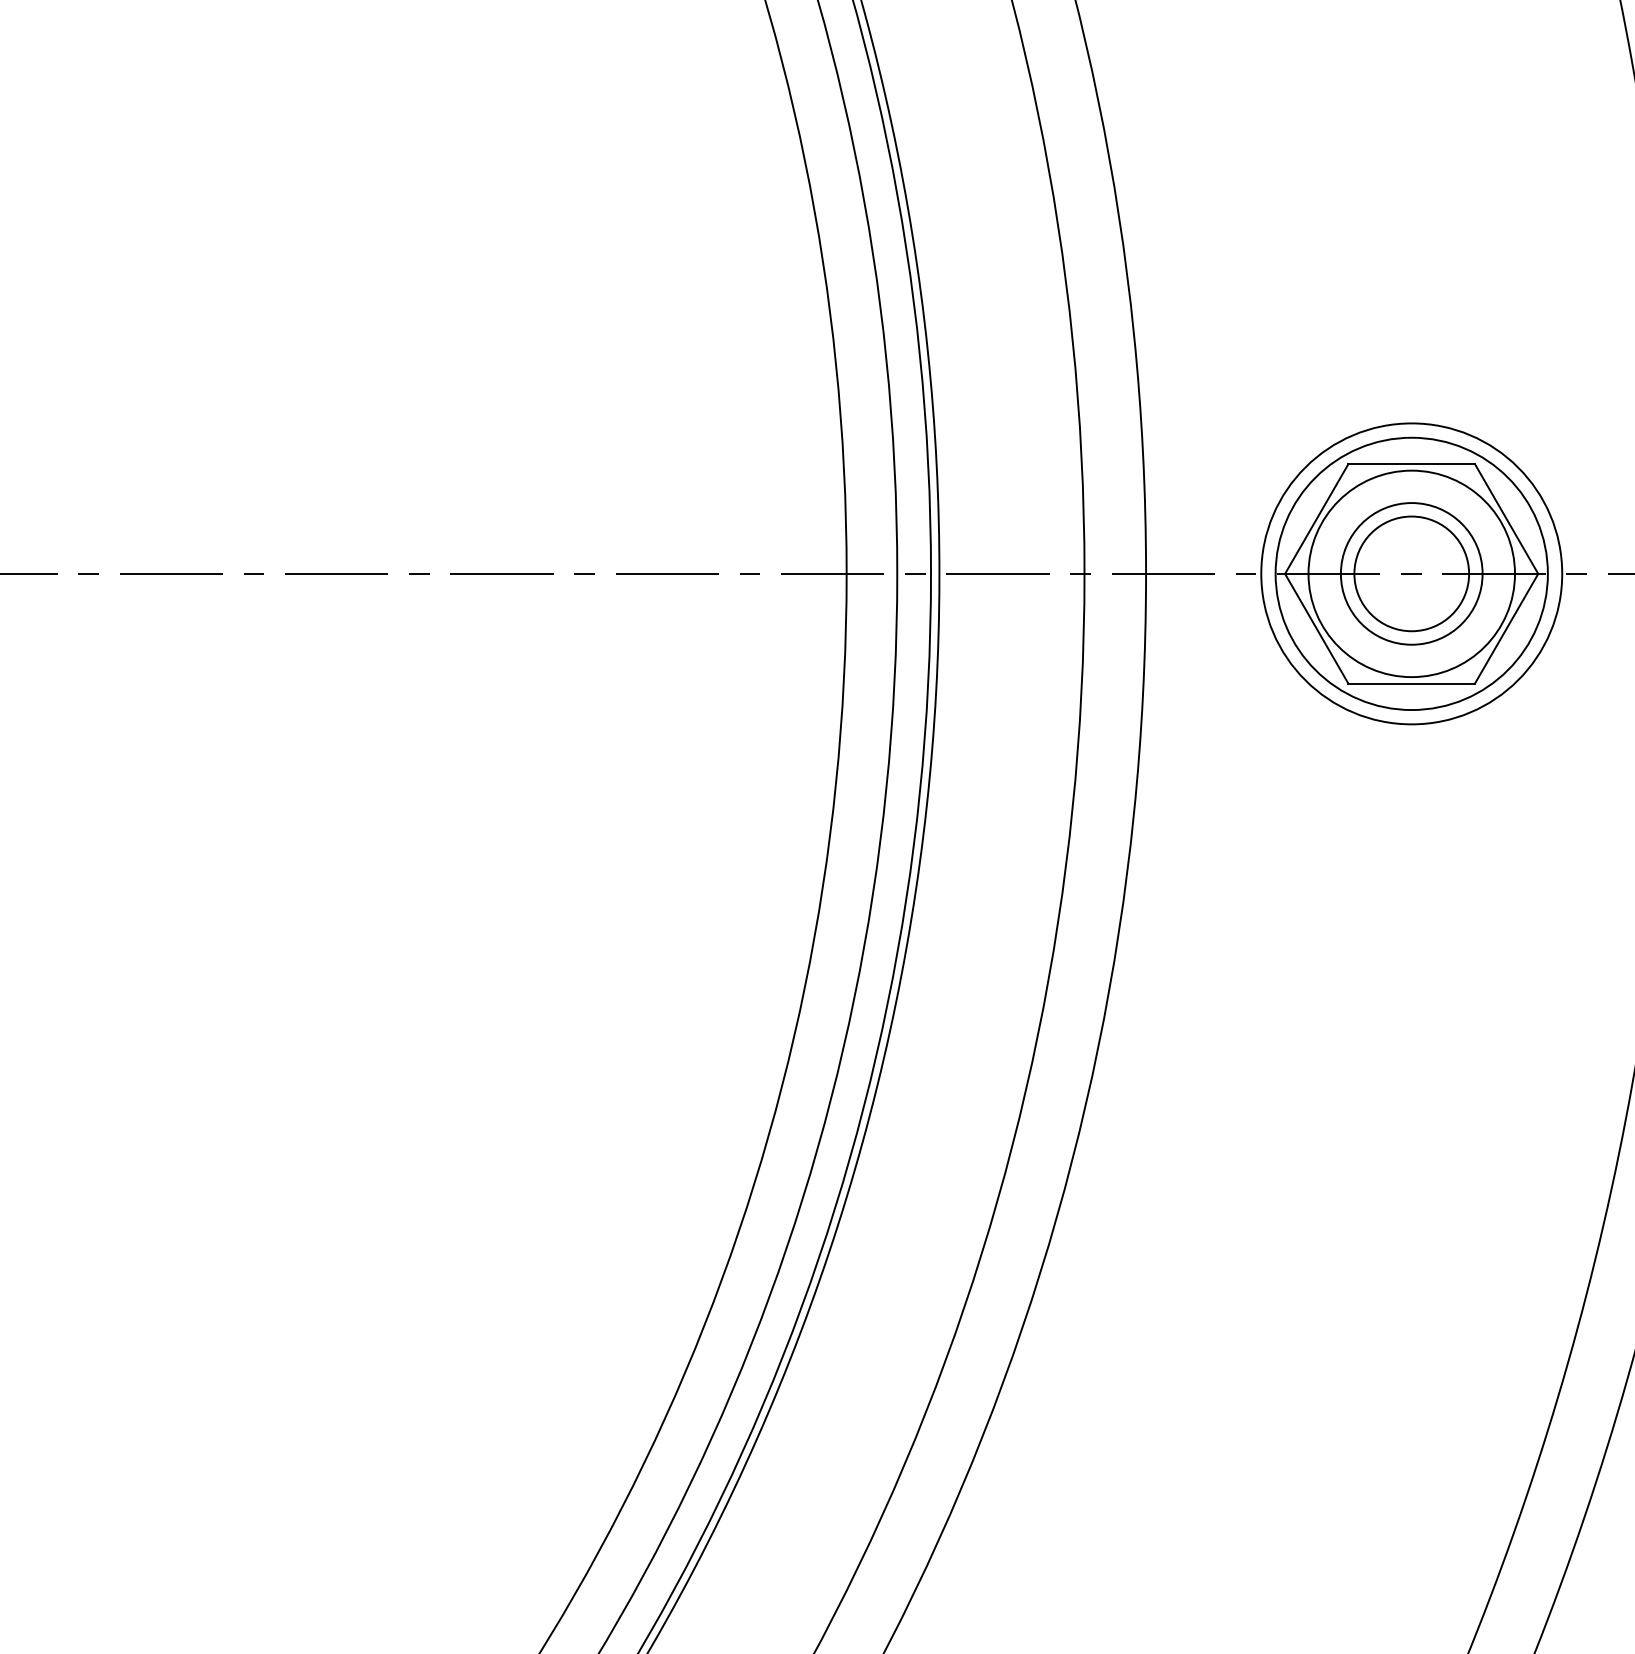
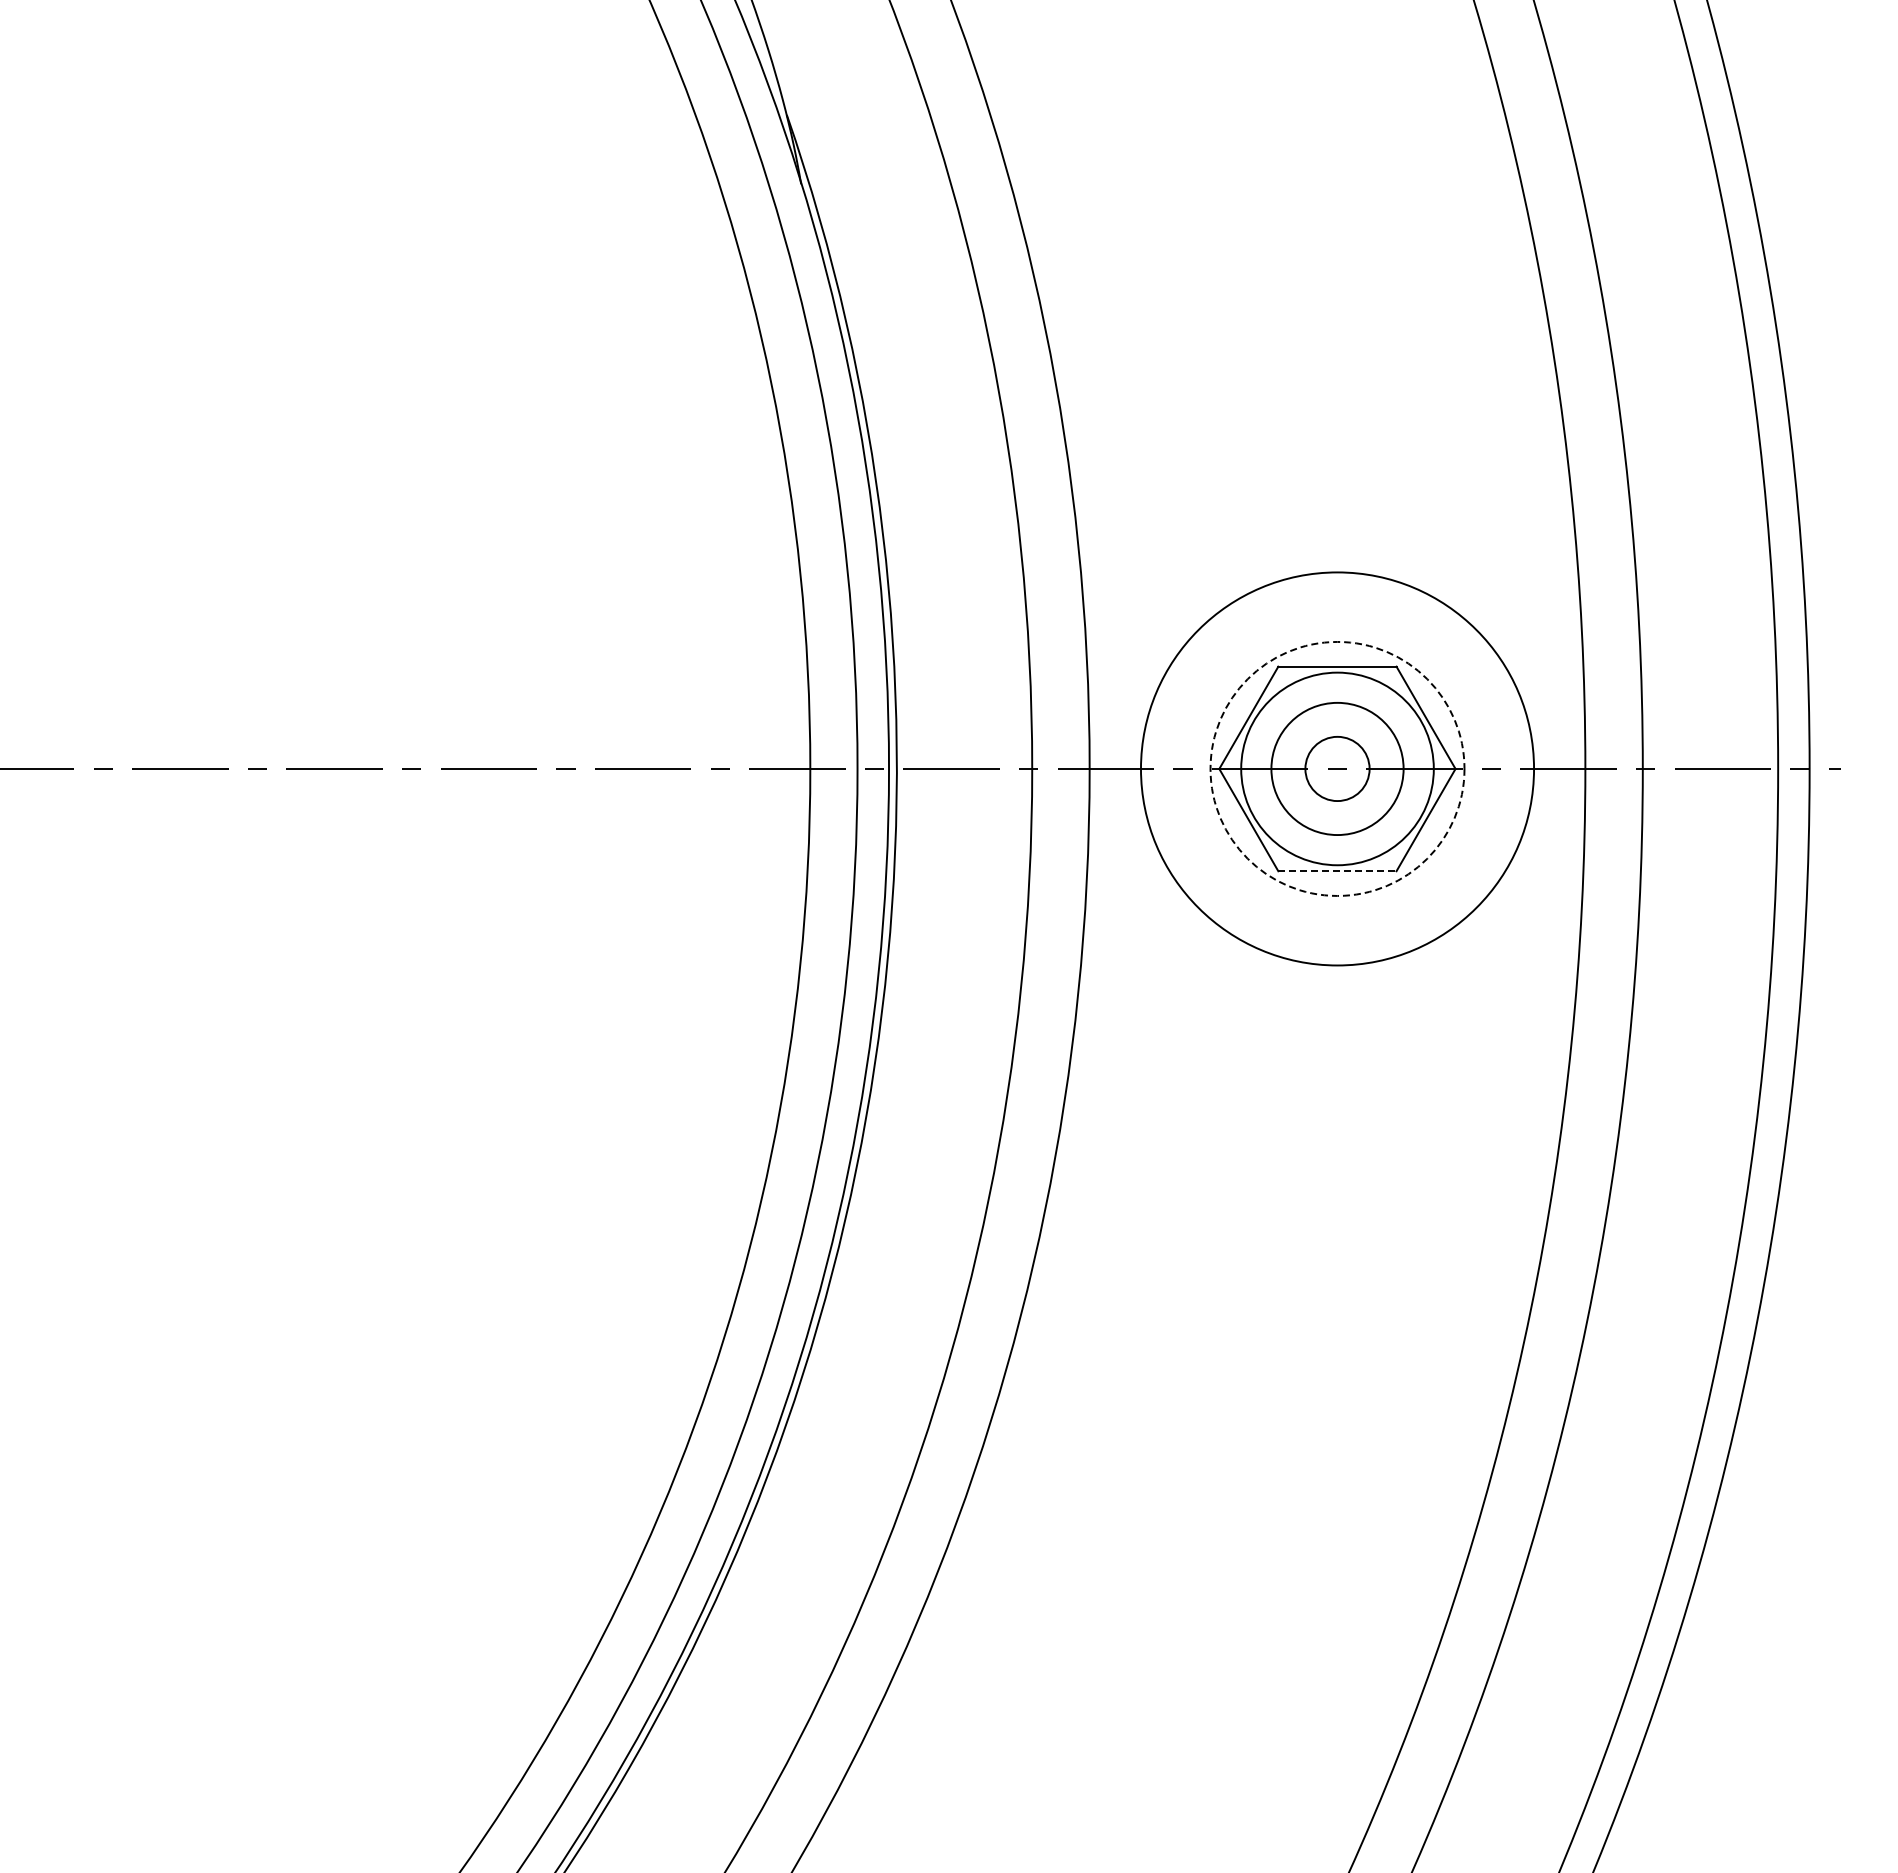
circle: (1411, 573) -> (1337, 768), size x0.6
circle: (1411, 573) -> (1337, 768), size x1.4
circle: (1411, 573) -> (1337, 768), solid -> dashed
line: (1411, 683) -> (1337, 871), solid -> dashed

